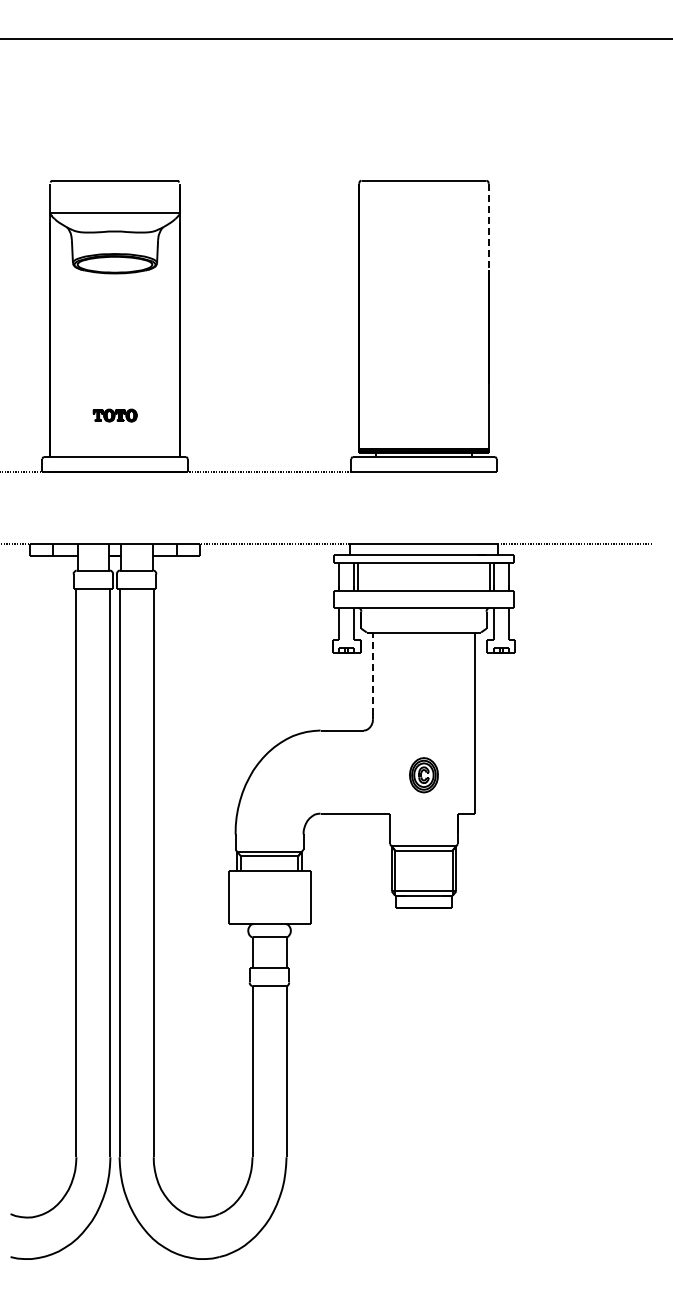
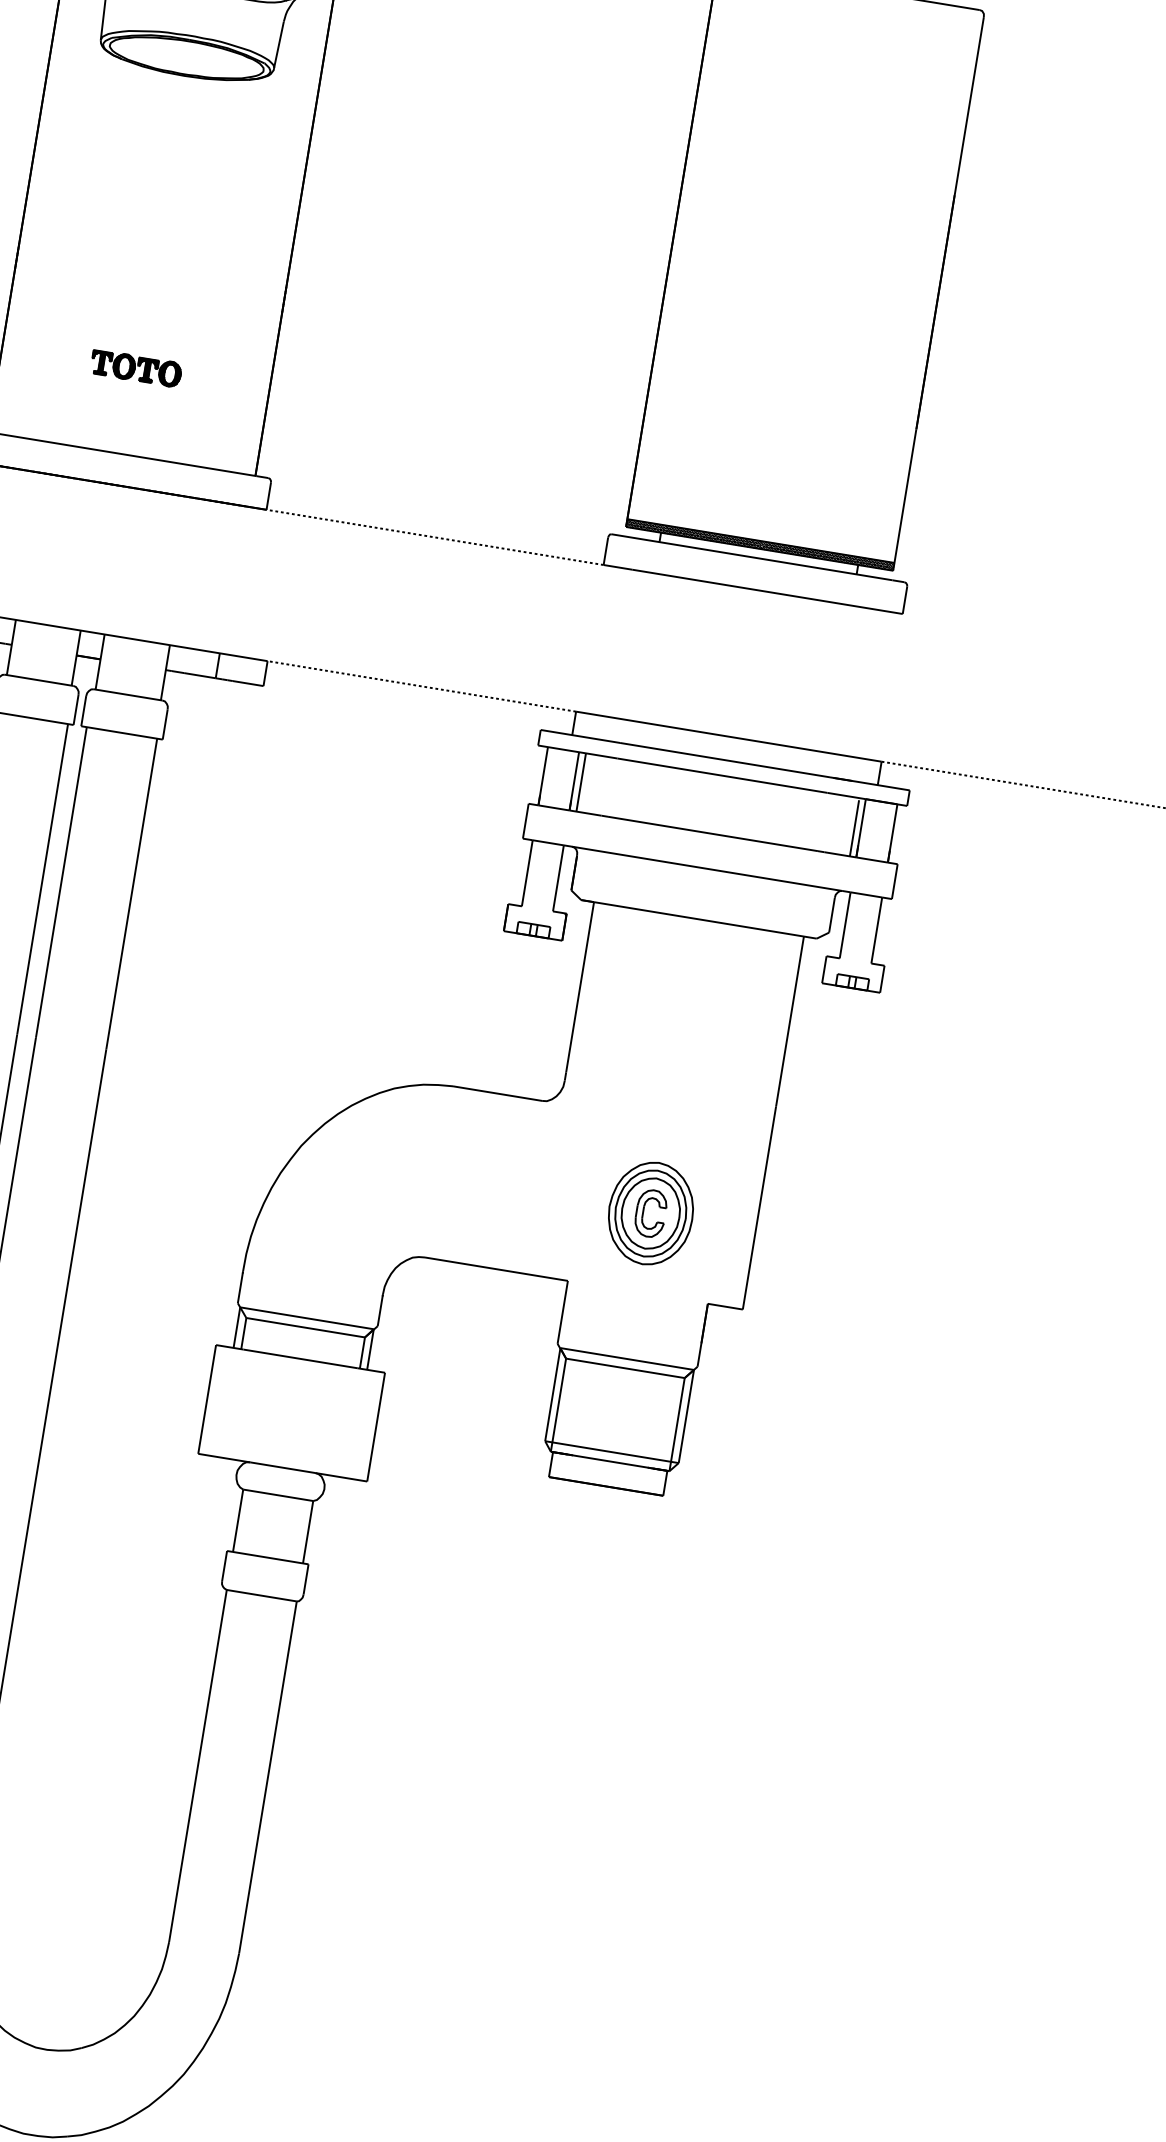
line: (488, 227) -> (968, 107), dashed -> solid
line: (372, 673) -> (579, 986), dashed -> solid
part: (423, 774) -> (650, 1211), size x1.43

